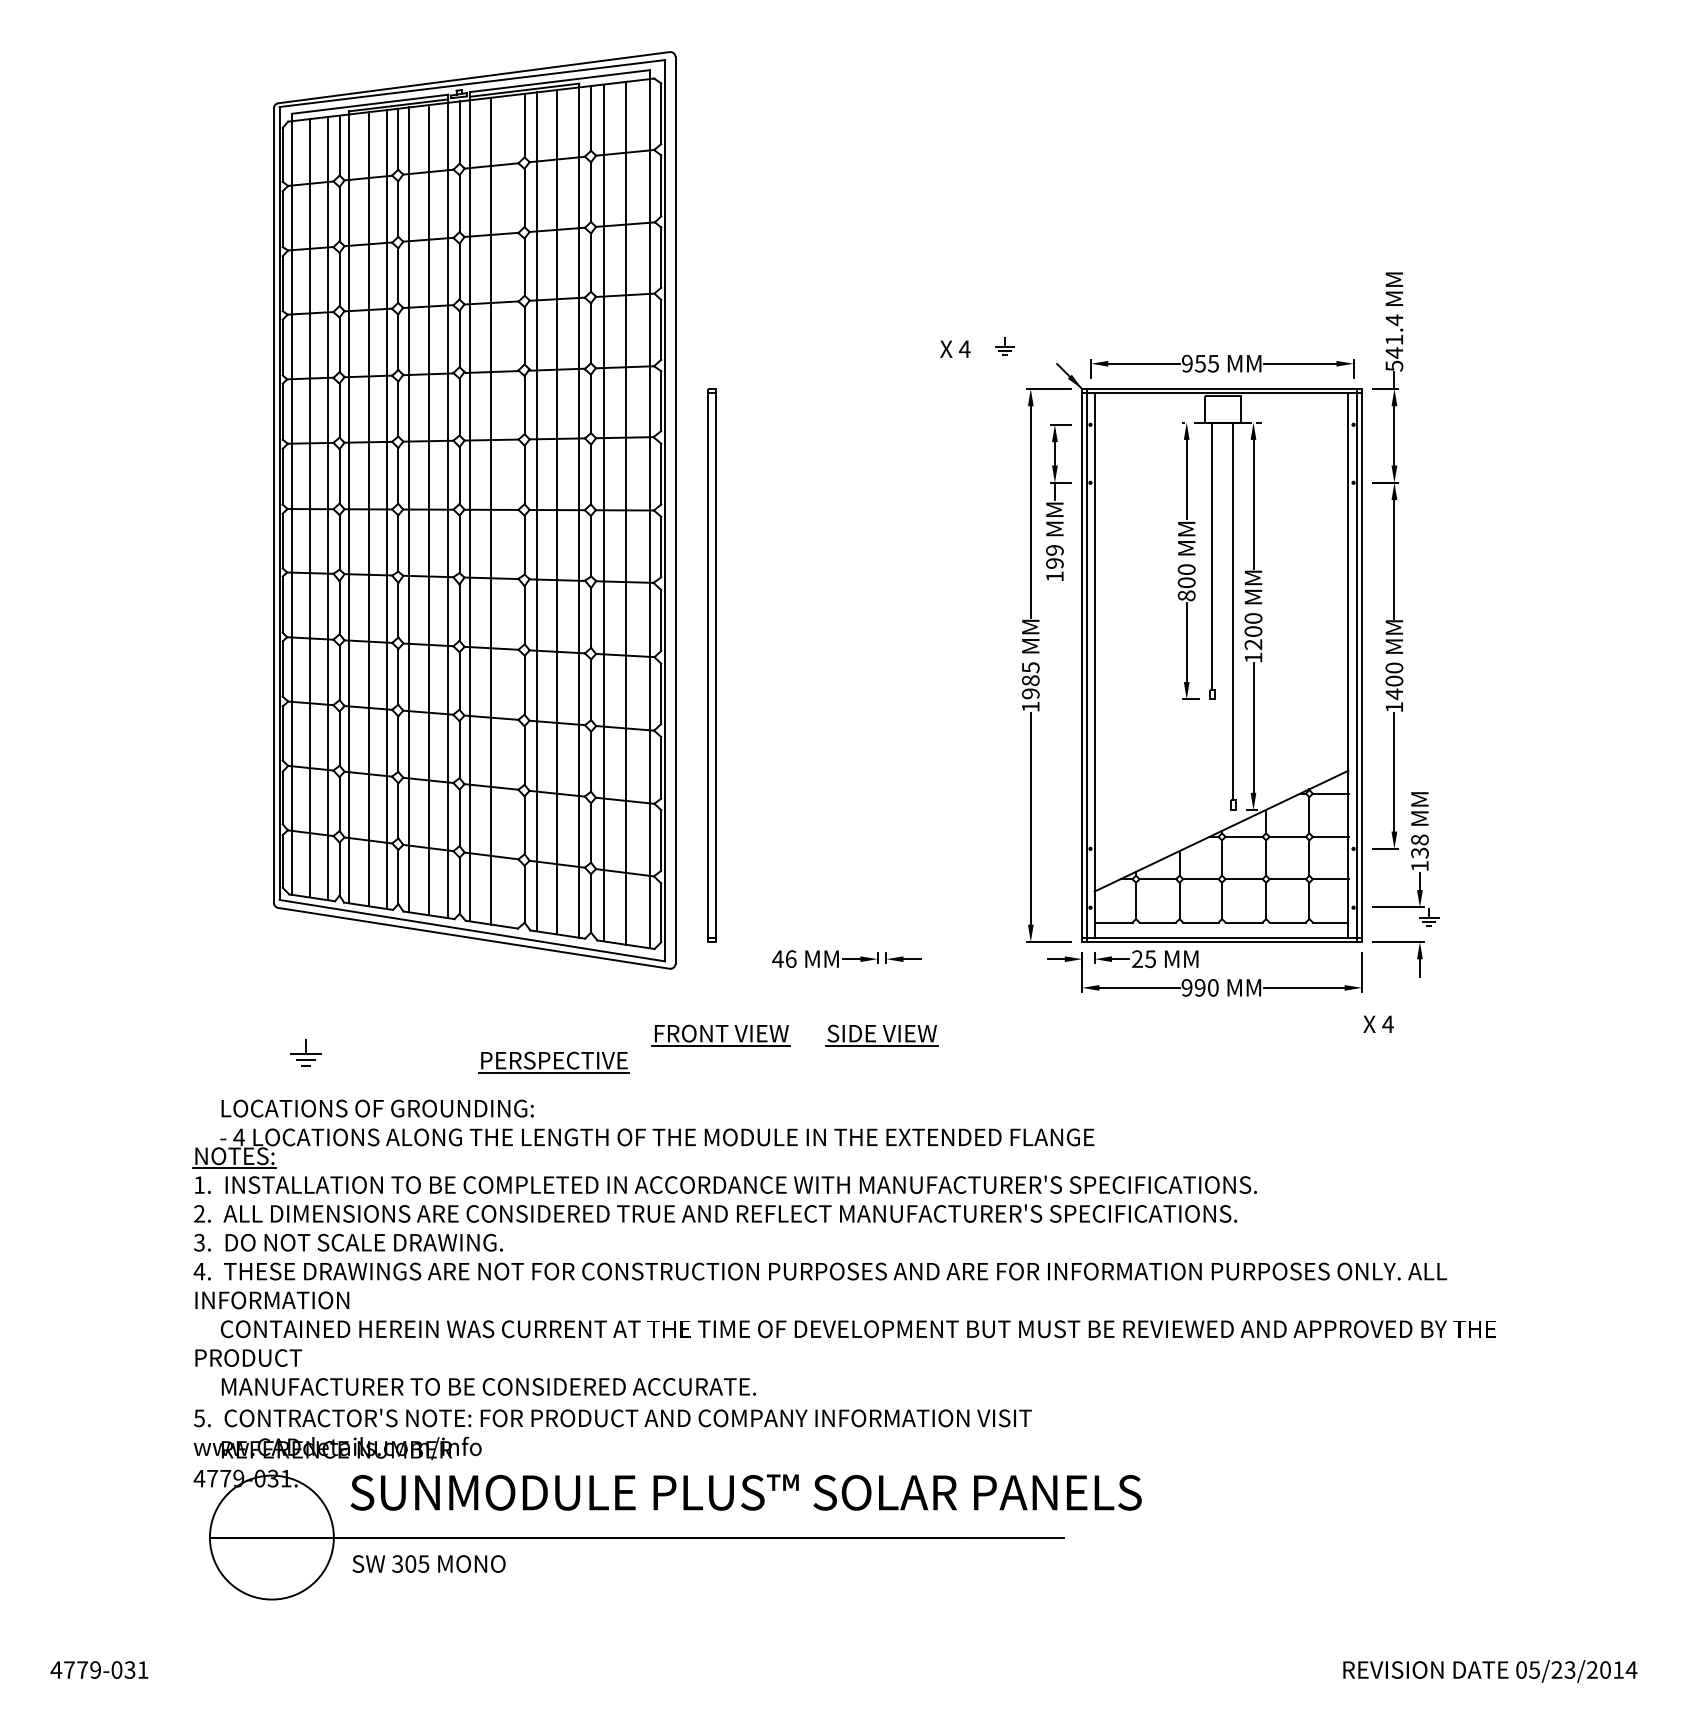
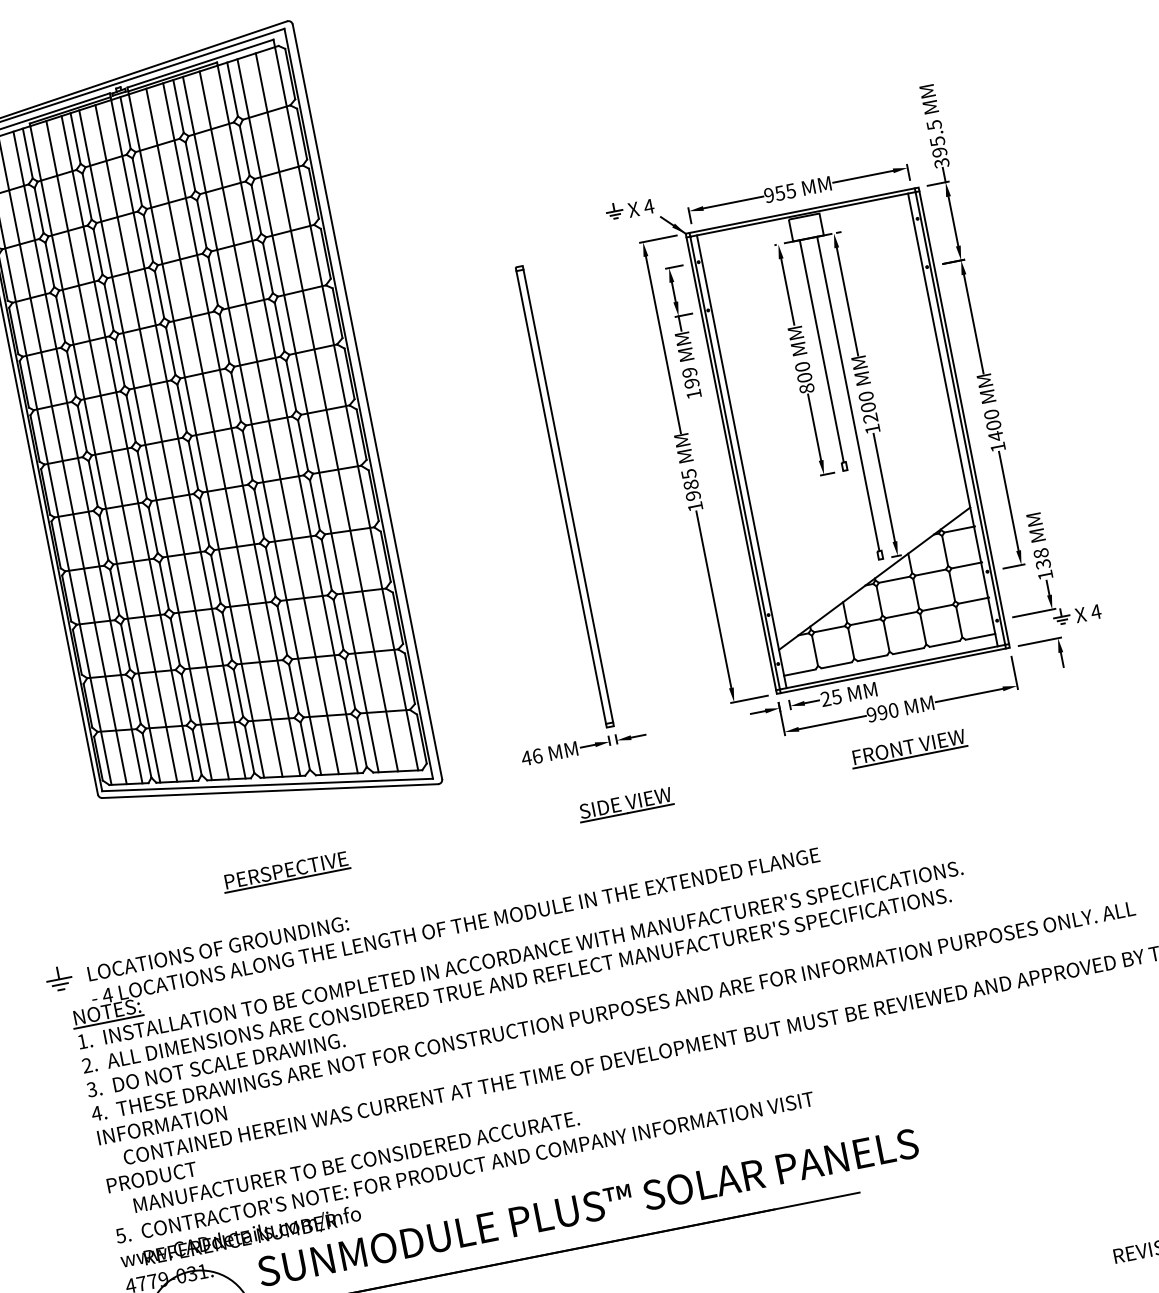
text: (1394, 342) -> (938, 143), 541.4 -> 395.5
text: (955, 348) -> (641, 207), moved
line: (512, 511) -> (231, 429), added
part: (711, 665) -> (564, 496), moved
text: (1378, 1023) -> (1088, 612), moved
part: (720, 1035) -> (908, 748), moved
part: (305, 1052) -> (58, 978), moved
part: (553, 1062) -> (285, 872), moved

